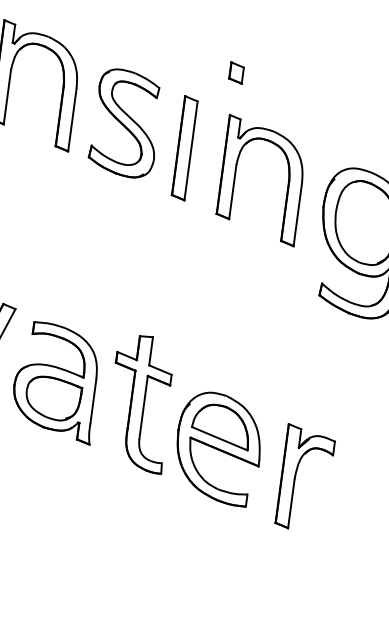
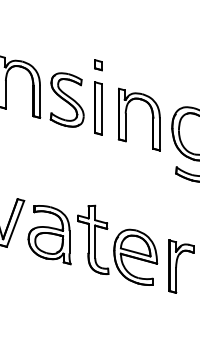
part: (236, 73) -> (98, 65), moved

